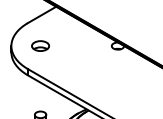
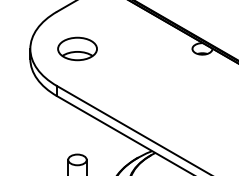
part: (40, 45) -> (77, 47), size x1.4

